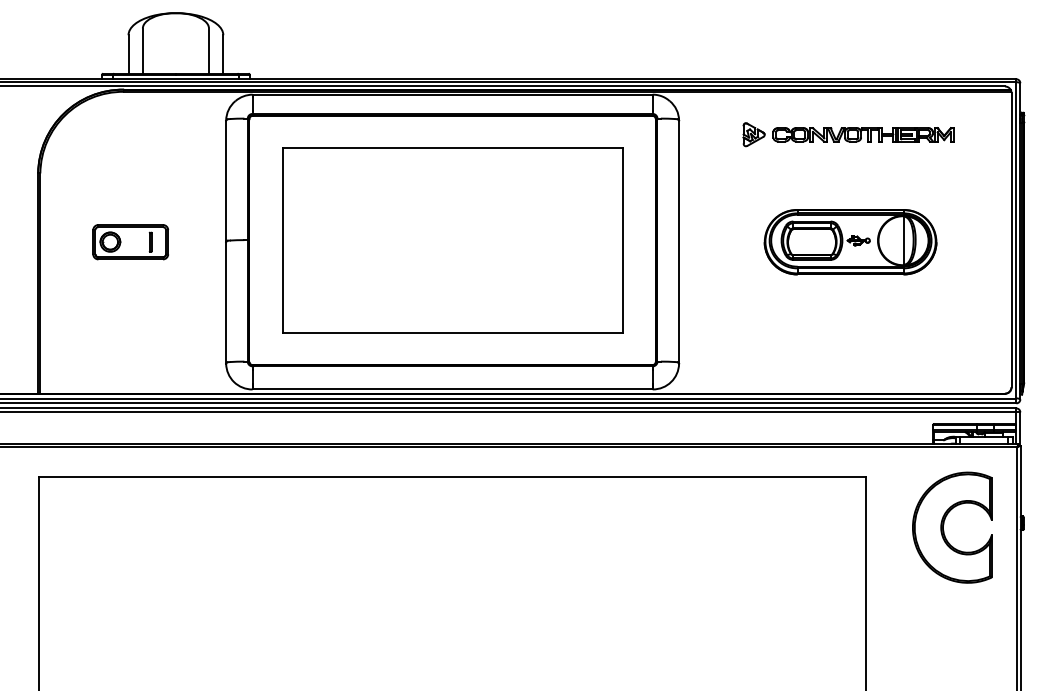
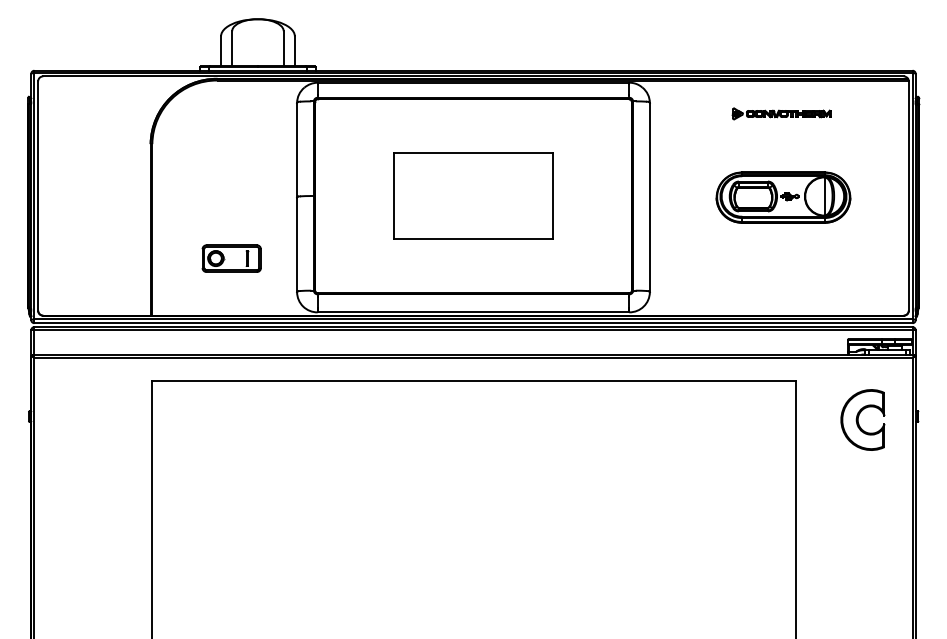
part: (848, 134) -> (781, 113), size x0.6
part: (452, 239) -> (473, 195), size x0.6
part: (130, 242) -> (231, 258), moved
part: (952, 527) -> (862, 419), size x0.7

